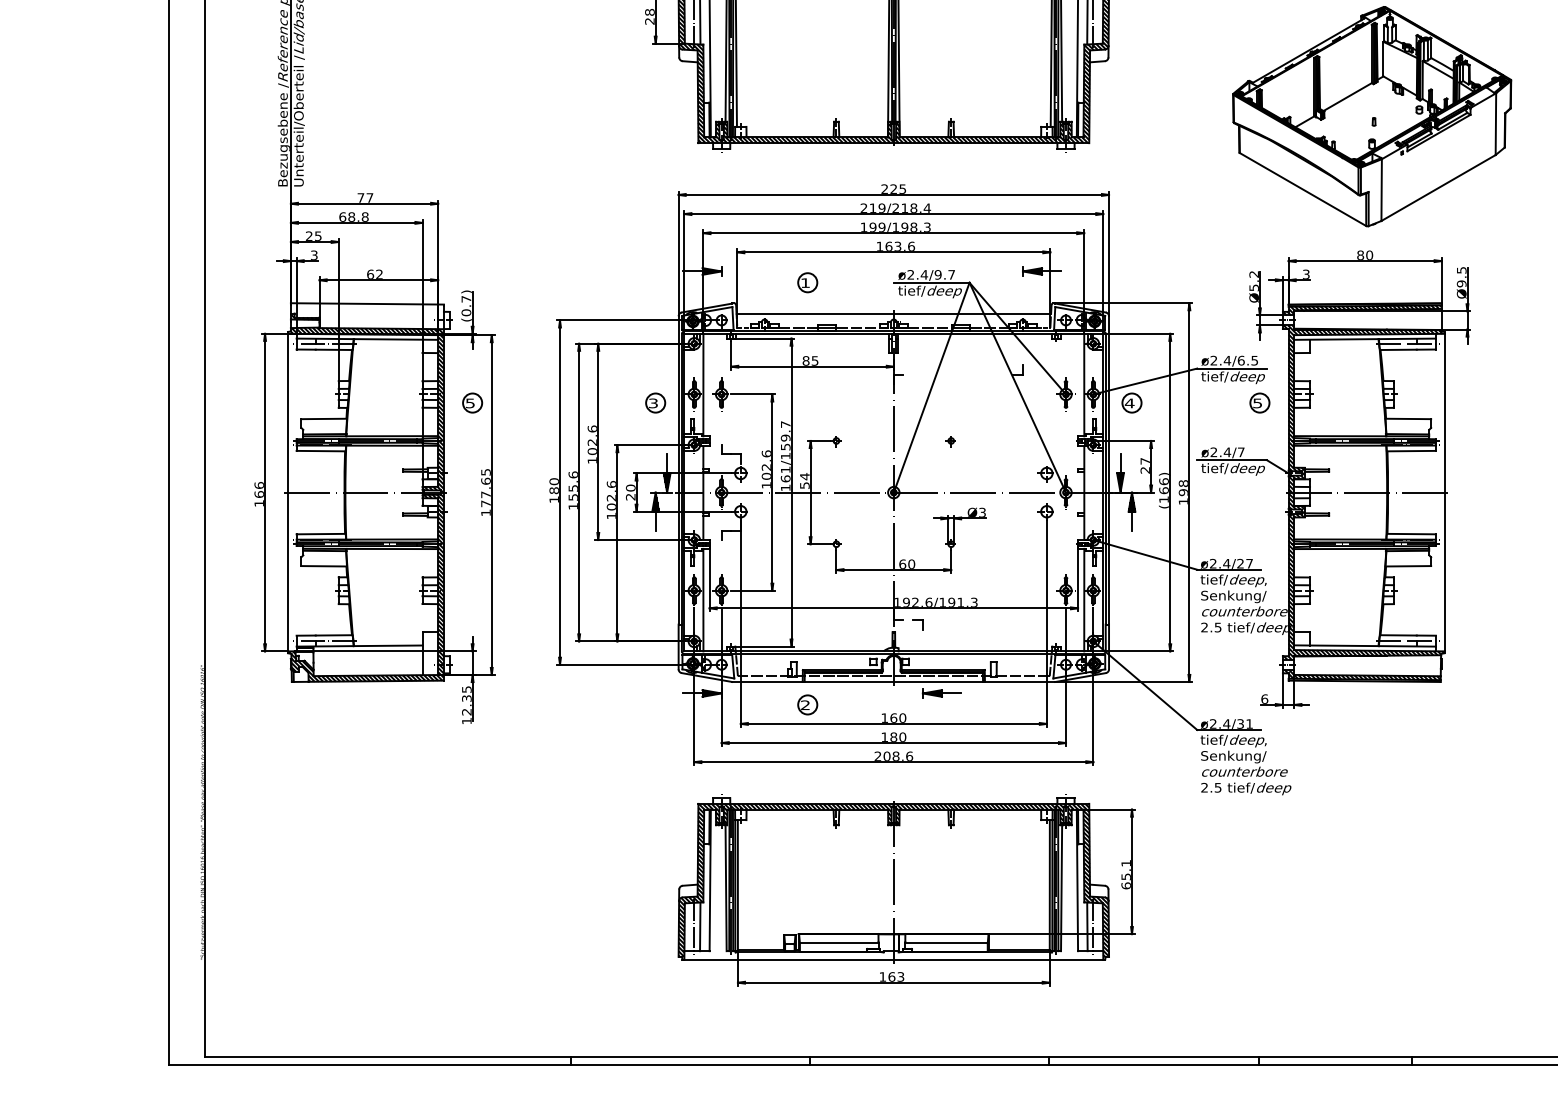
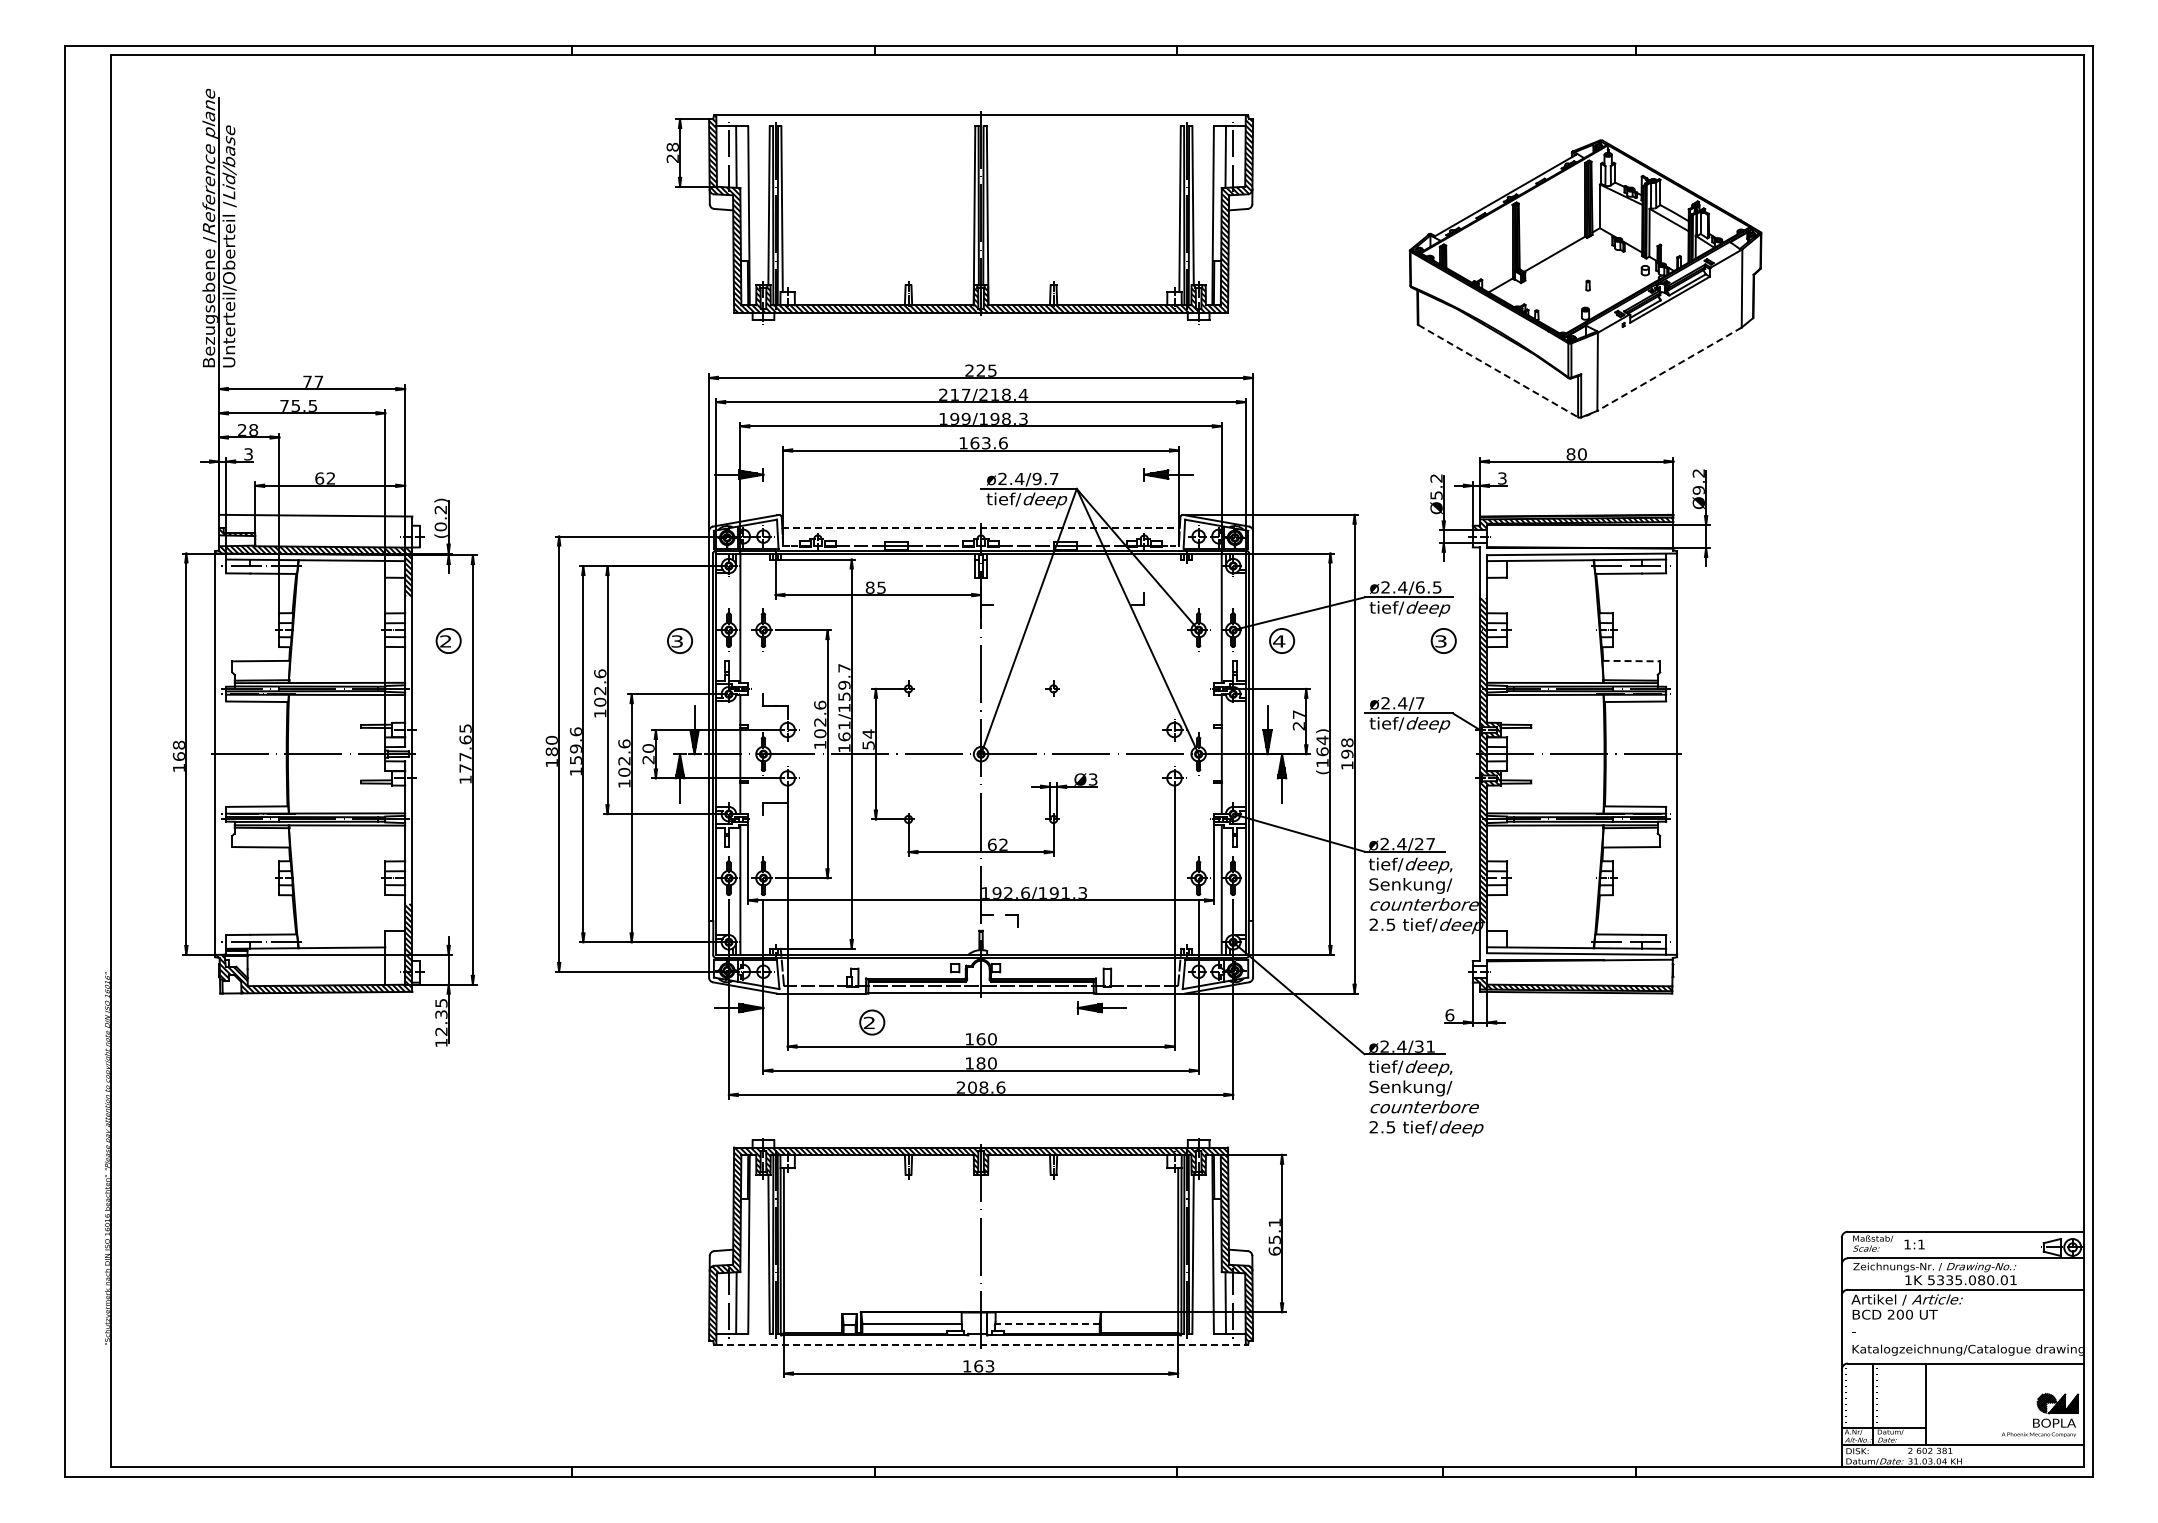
line: (1438, 188) -> (1669, 369), solid -> dashed
line: (1303, 189) -> (1498, 371), solid -> dashed
text: (881, 208) -> (965, 394), 219/218.4 -> 217/218.4
text: (353, 216) -> (298, 405), 68.8 -> 75.5
text: (318, 235) -> (253, 429), 25 -> 28
text: (1461, 270) -> (1698, 473), Ø9.5 -> Ø9.2
part: (807, 282) -> (872, 488), removed
text: (466, 299) -> (440, 509), (0.7) -> (0.2)
line: (894, 313) -> (981, 527), solid -> dashed
hatch: (1362, 347) -> (1573, 570), removed
text: (1257, 402) -> (1440, 640), 5 -> 3
text: (470, 403) -> (445, 641), 5 -> 2
line: (1408, 419) -> (1631, 661), solid -> dashed
text: (1163, 481) -> (1322, 740), (166) -> (164)
text: (258, 484) -> (178, 744), 166 -> 168
hatch: (432, 488) -> (398, 749), removed
text: (572, 488) -> (575, 748), 155.6 -> 159.6
text: (911, 564) -> (1003, 844), 60 -> 62
hatch: (1363, 643) -> (1574, 944), removed
part: (941, 693) -> (1101, 1007), moved
line: (946, 943) -> (1047, 1323), solid -> dashed
line: (894, 959) -> (981, 1344), solid -> dashed

